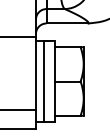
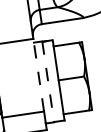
line: (35, 73) -> (38, 75), solid -> dashed
line: (44, 81) -> (48, 81), solid -> dashed

